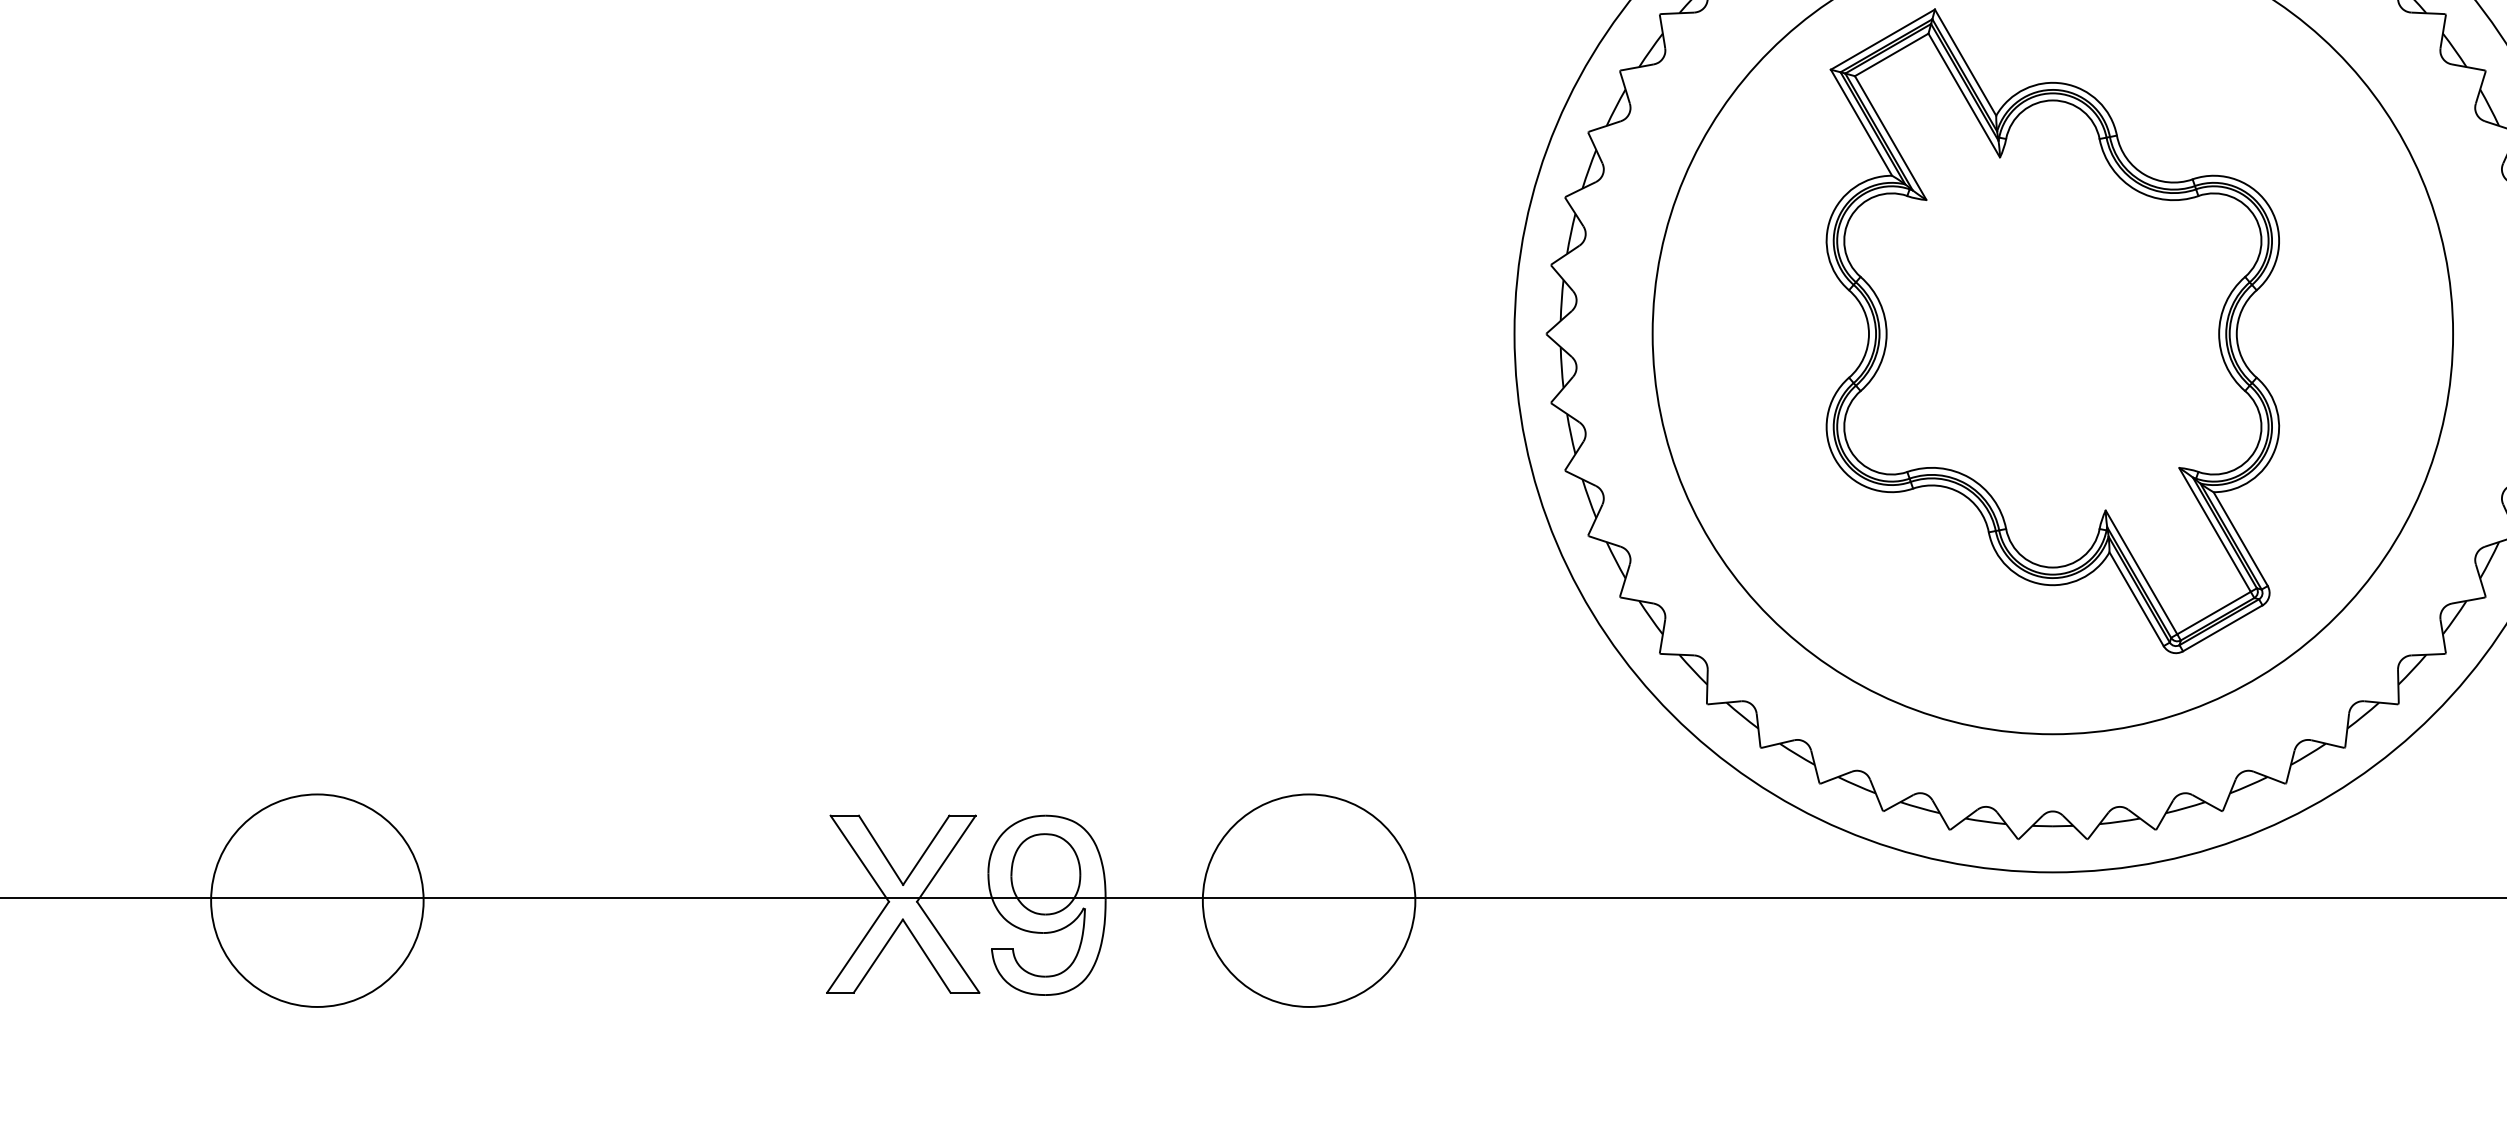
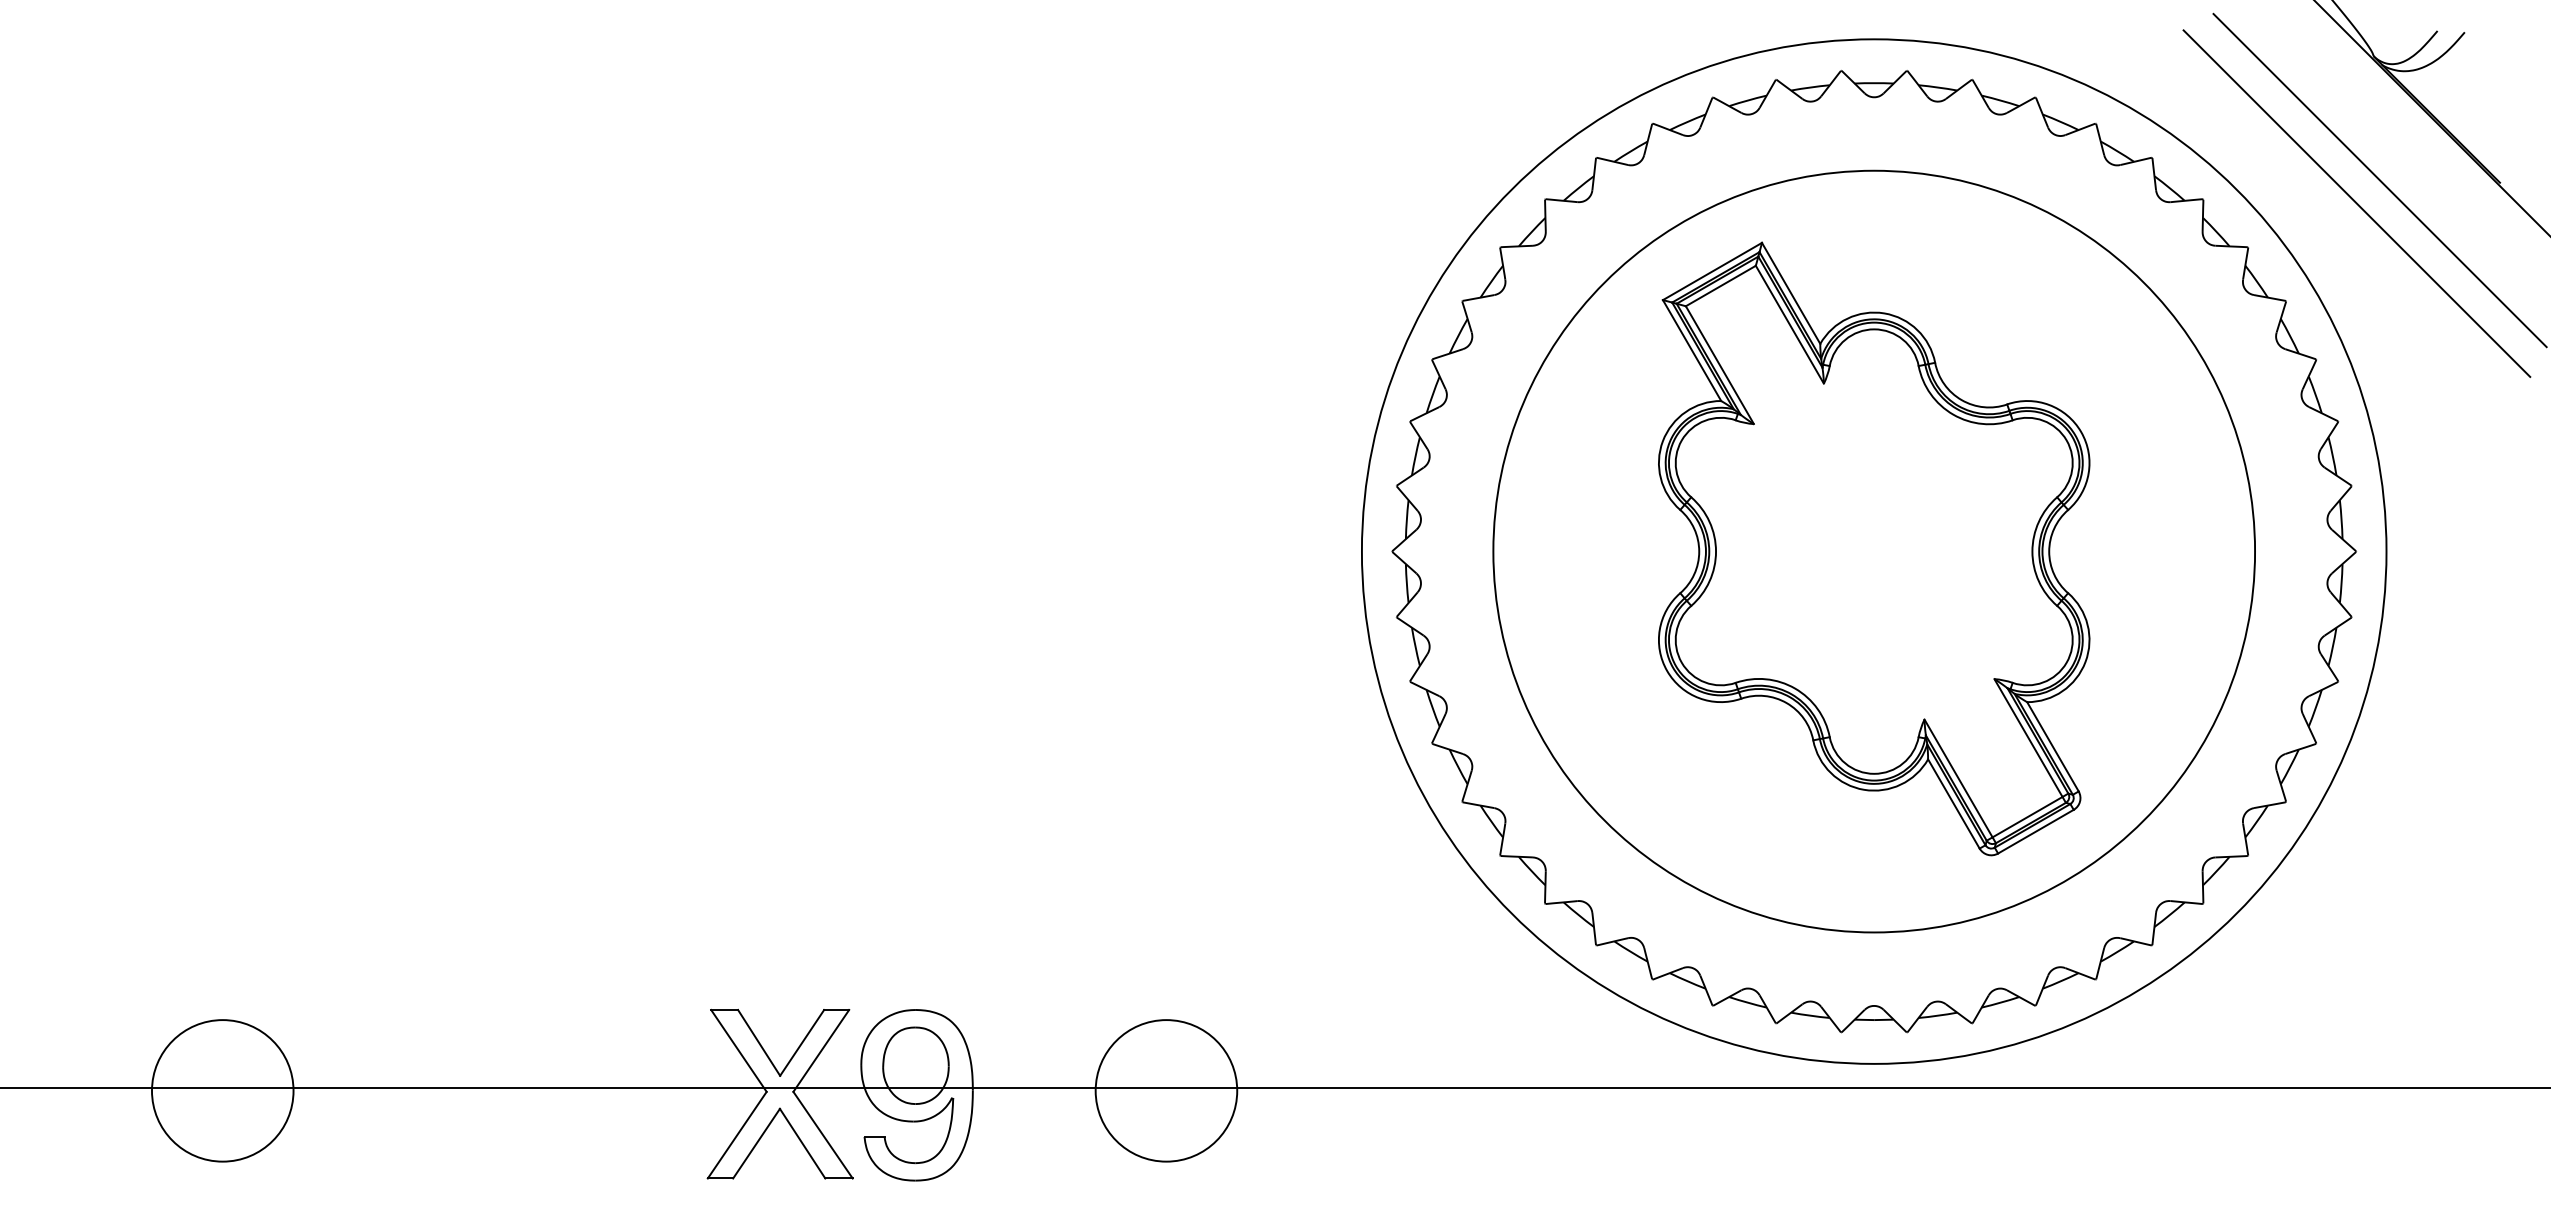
circle: (317, 900) -> (222, 1090), size x0.7
circle: (1309, 900) -> (1166, 1090), size x0.7

